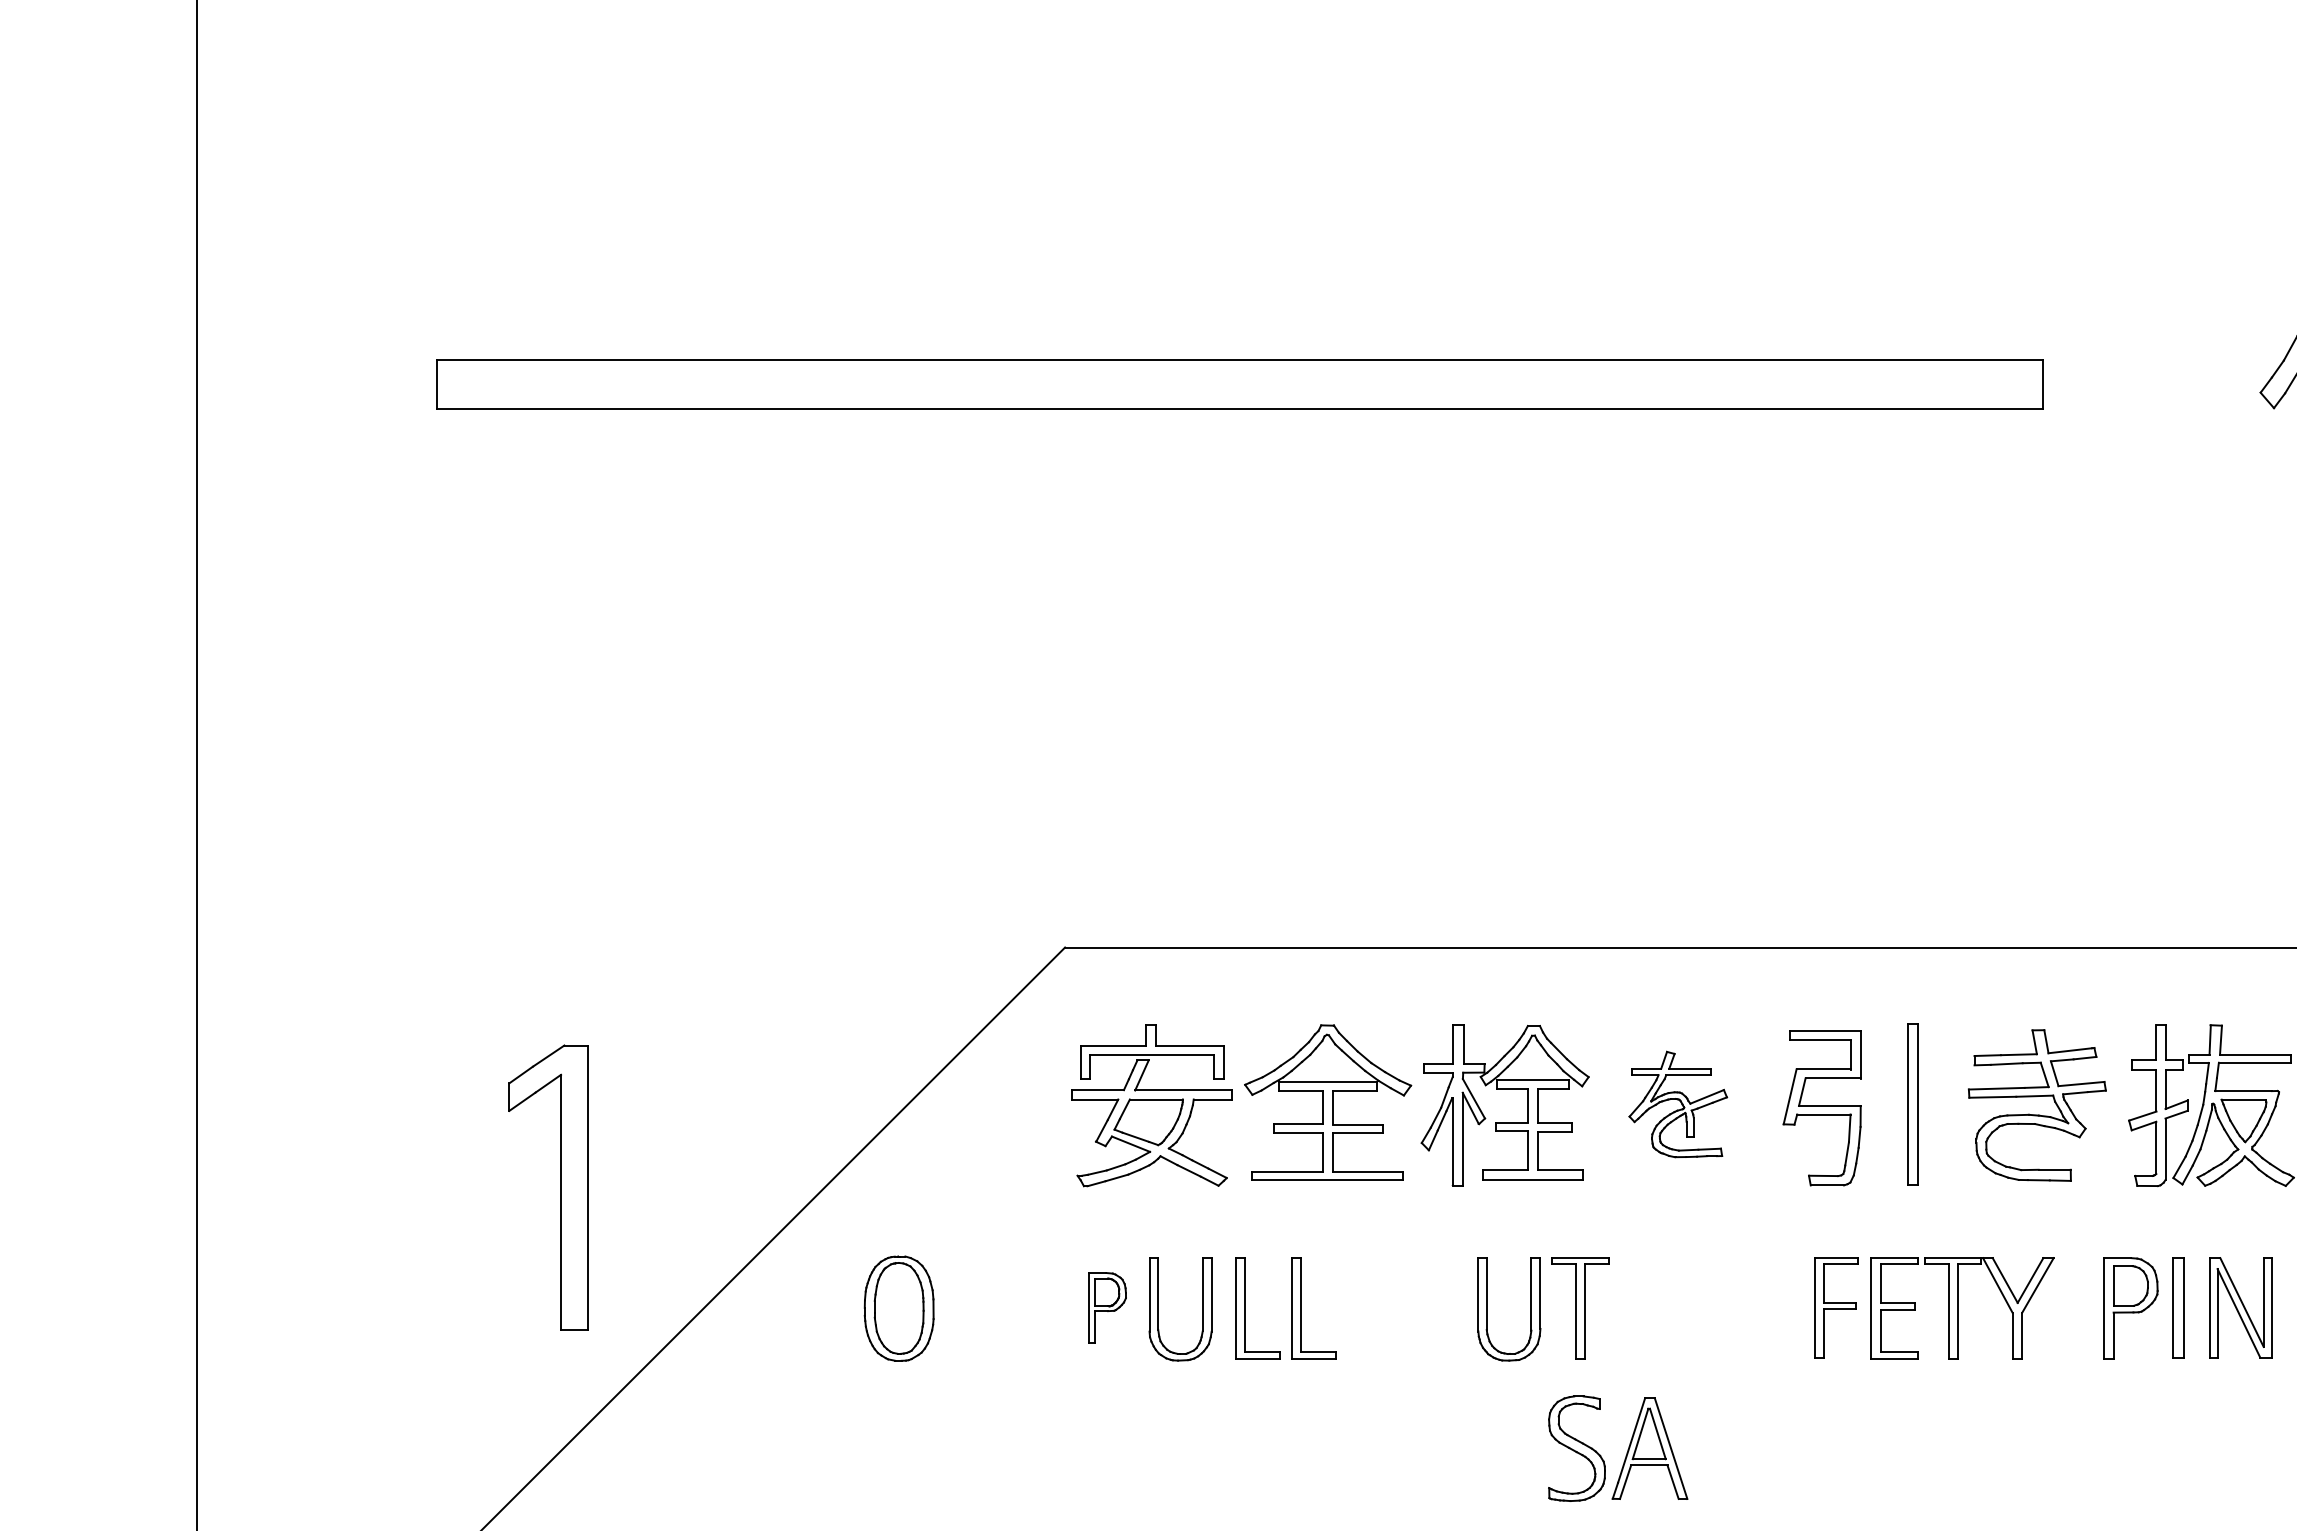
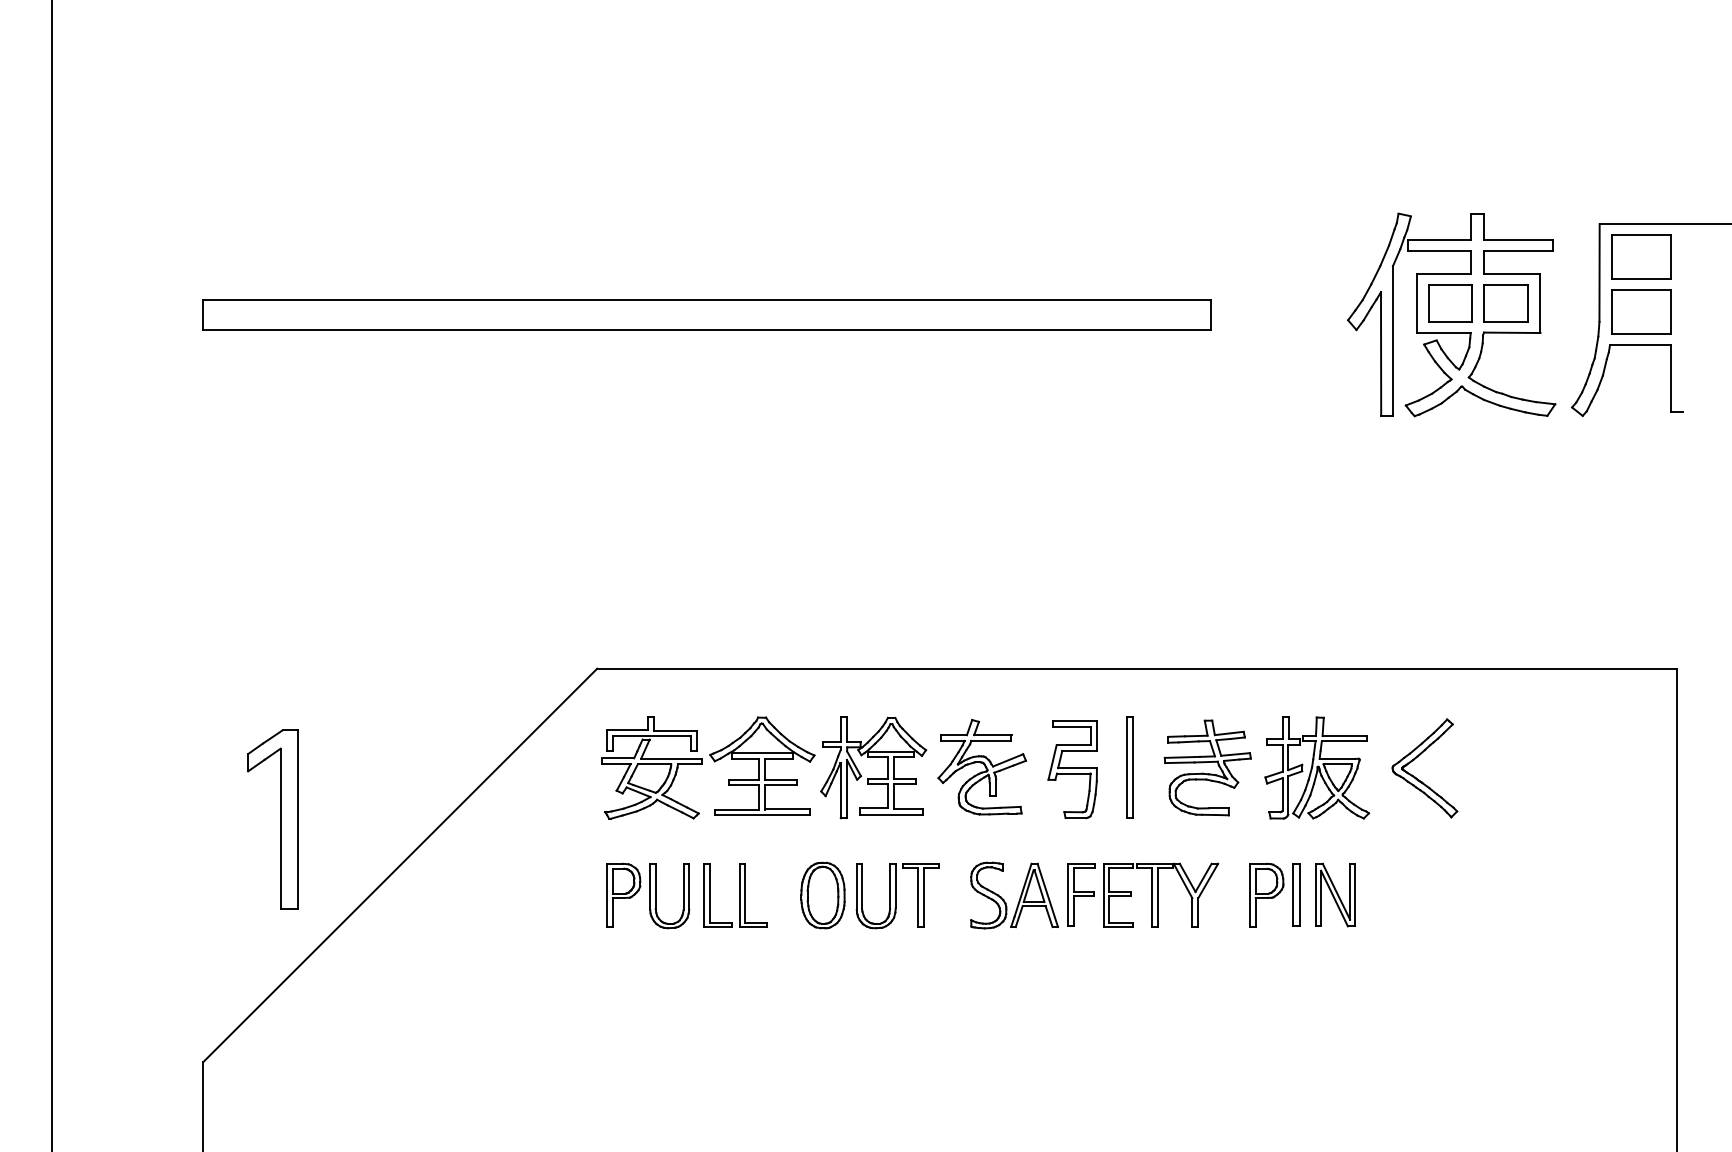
part: (1678, 1104) -> (982, 767), size x1.43
part: (1106, 1307) -> (623, 894), size x1.43
part: (898, 1308) -> (822, 895), moved
part: (1618, 1448) -> (1014, 895), moved

